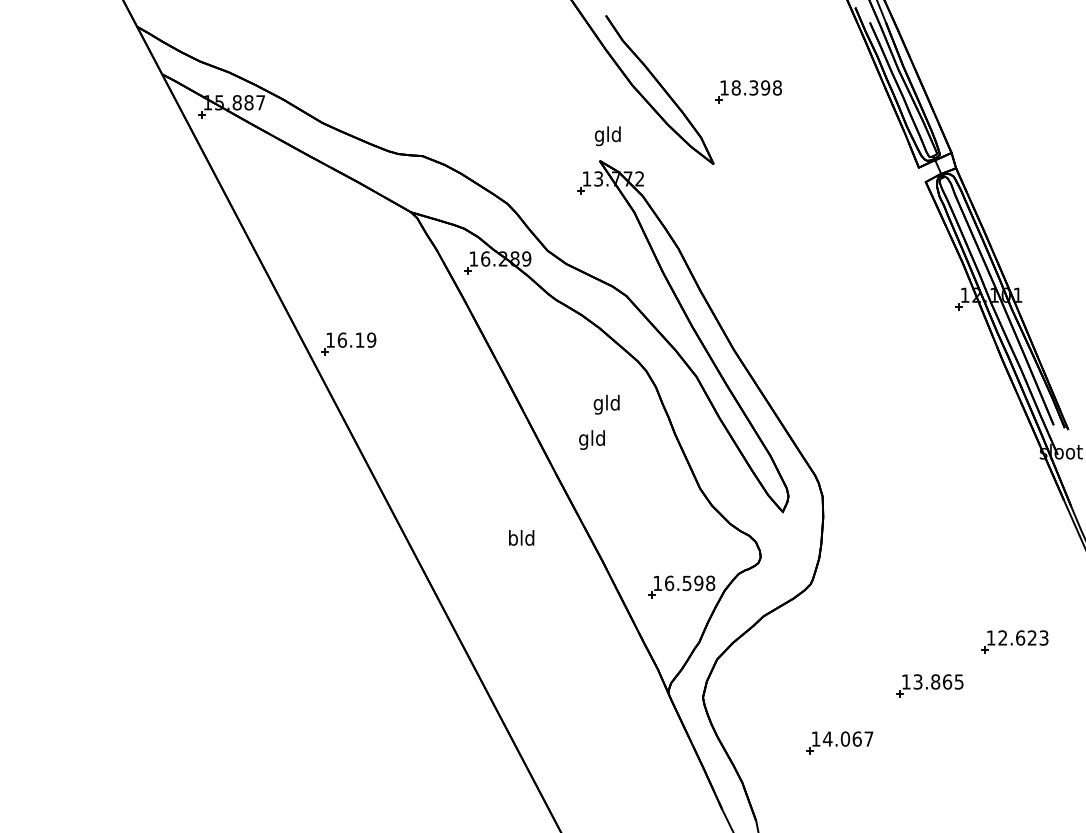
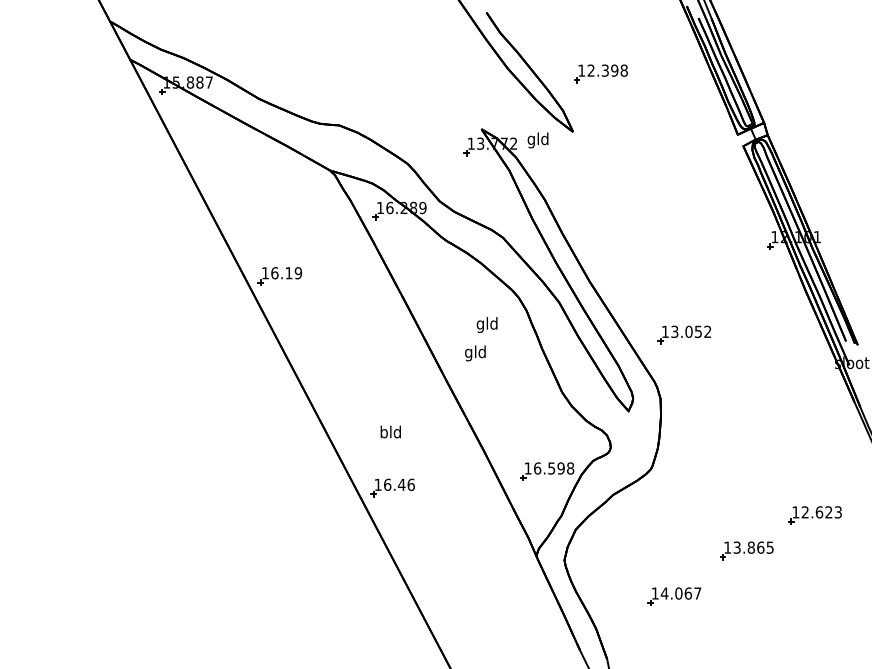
text: (735, 87) -> (590, 70), 18.398 -> 12.398
text: (607, 136) -> (537, 140), moved
part: (852, 416) -> (684, 334), added
text: (521, 537) -> (390, 431), moved
part: (488, 607) -> (392, 487), added

